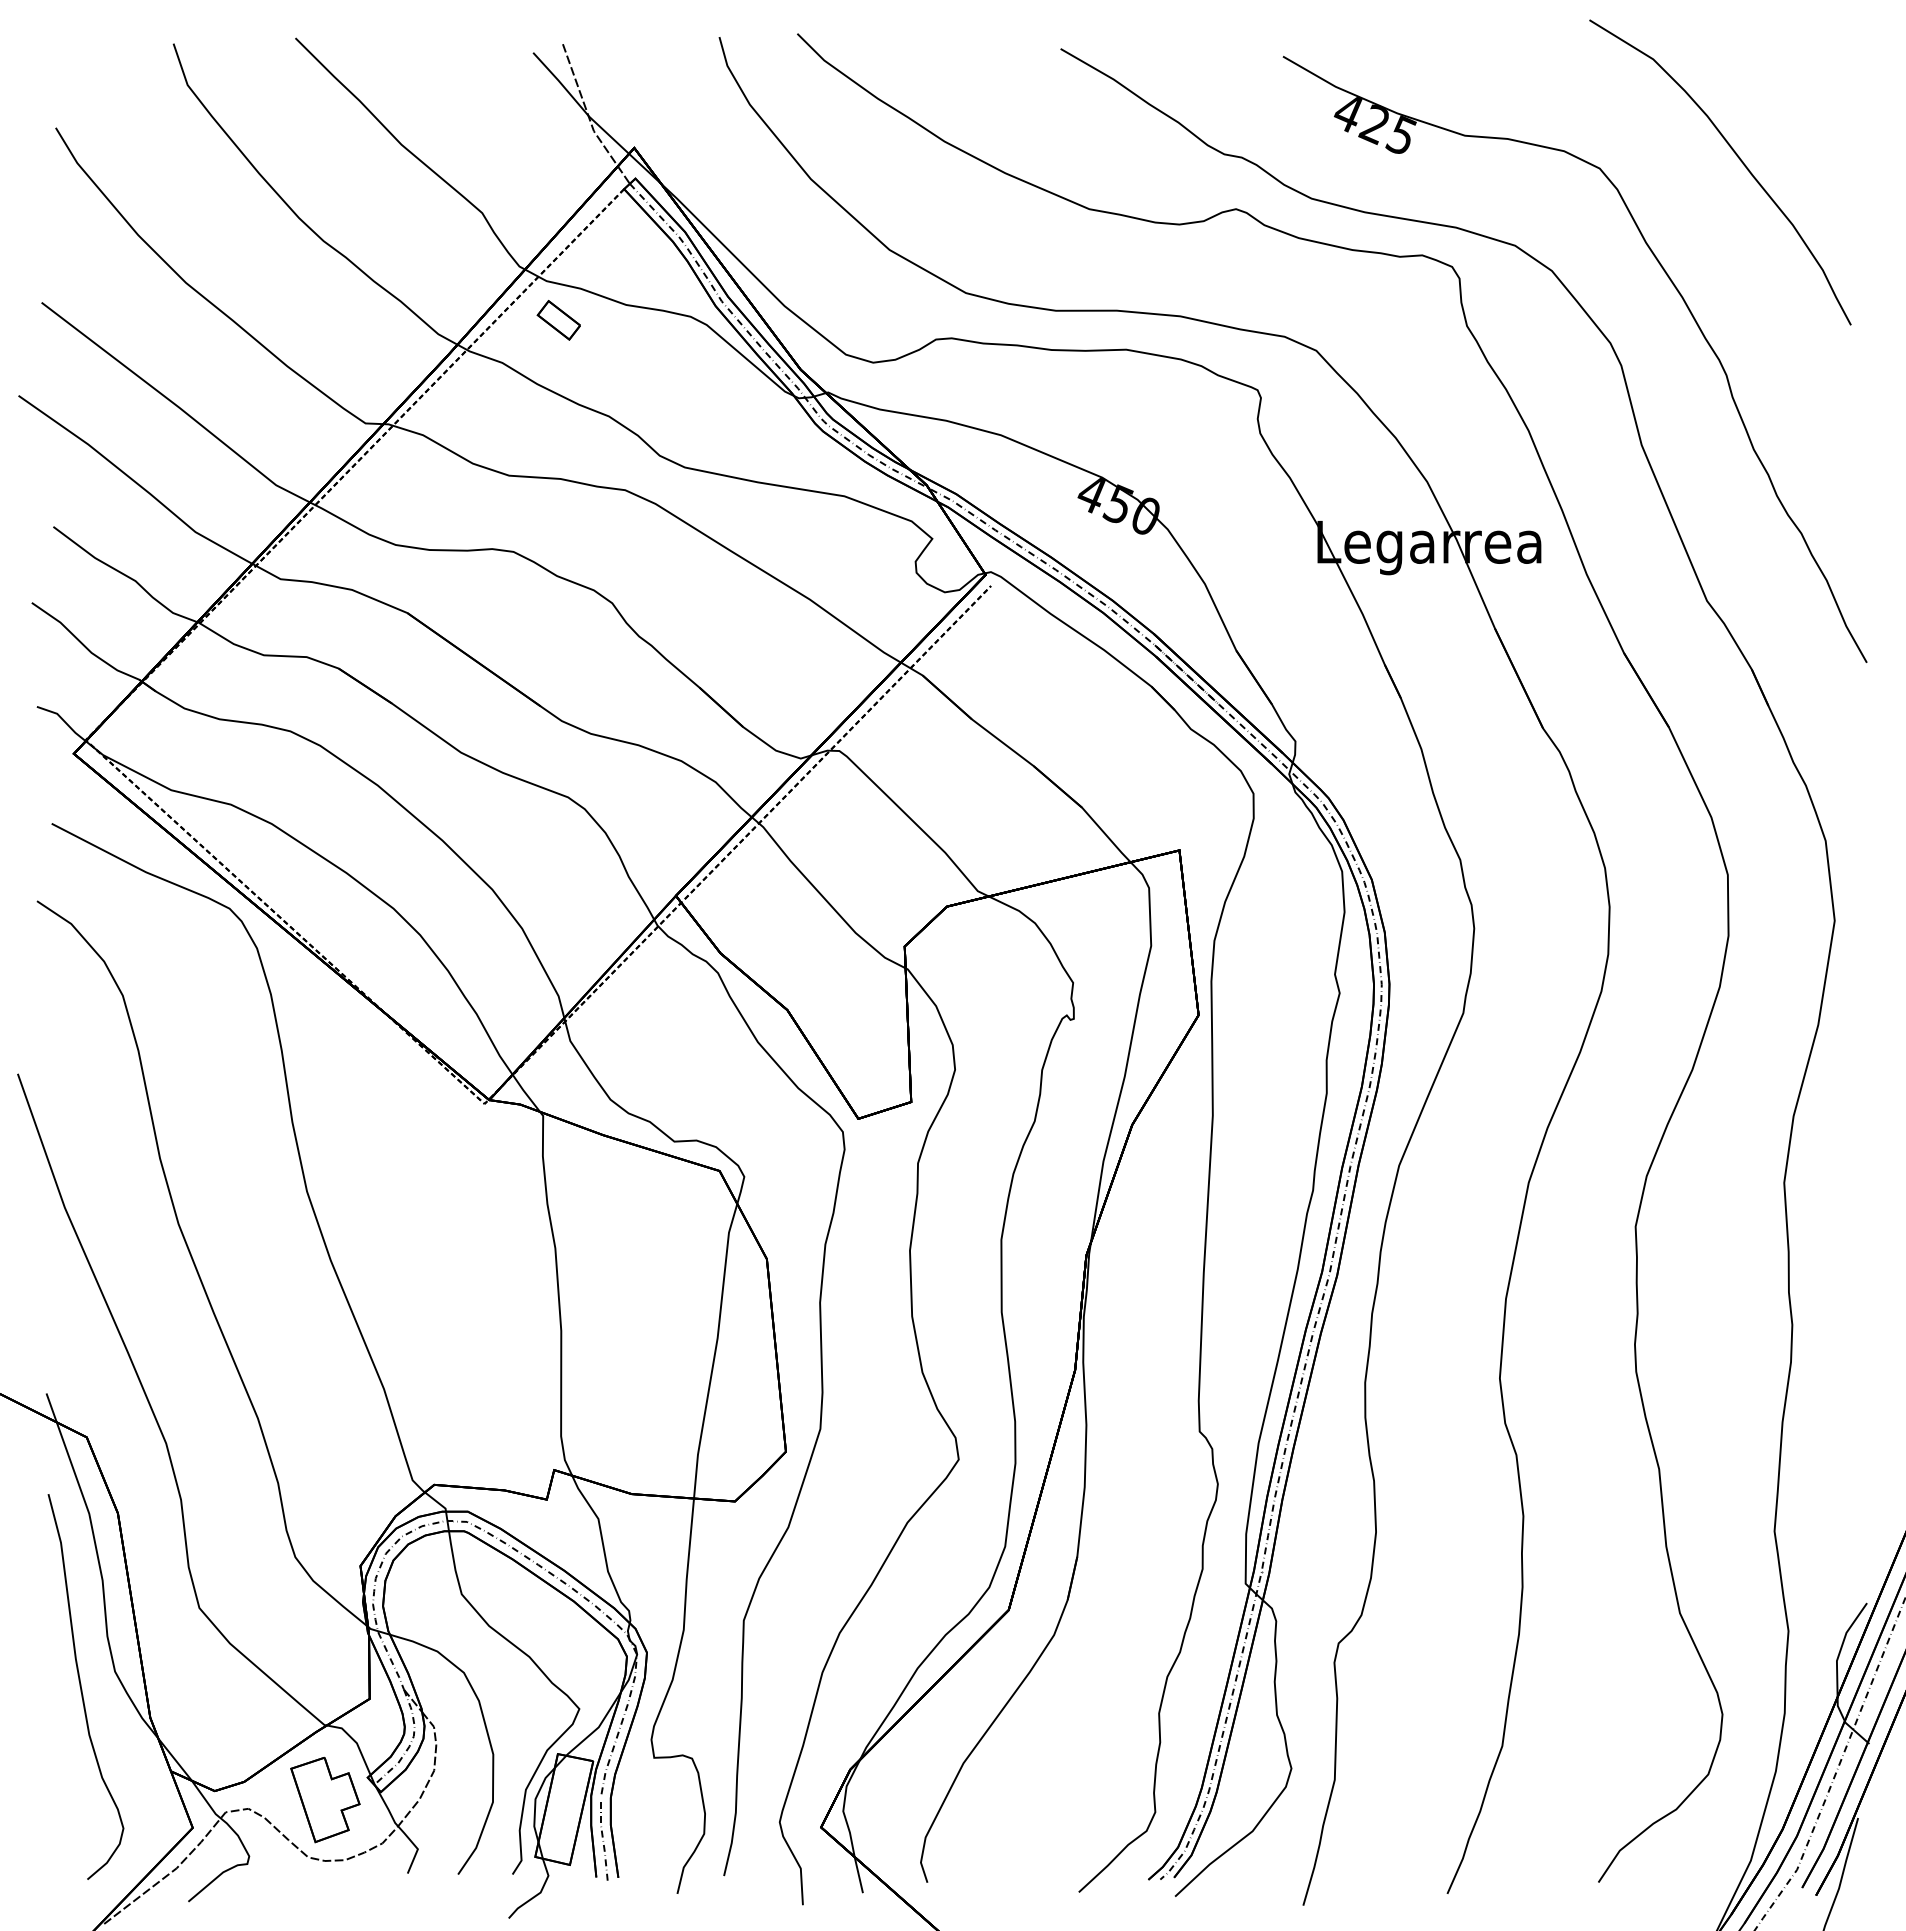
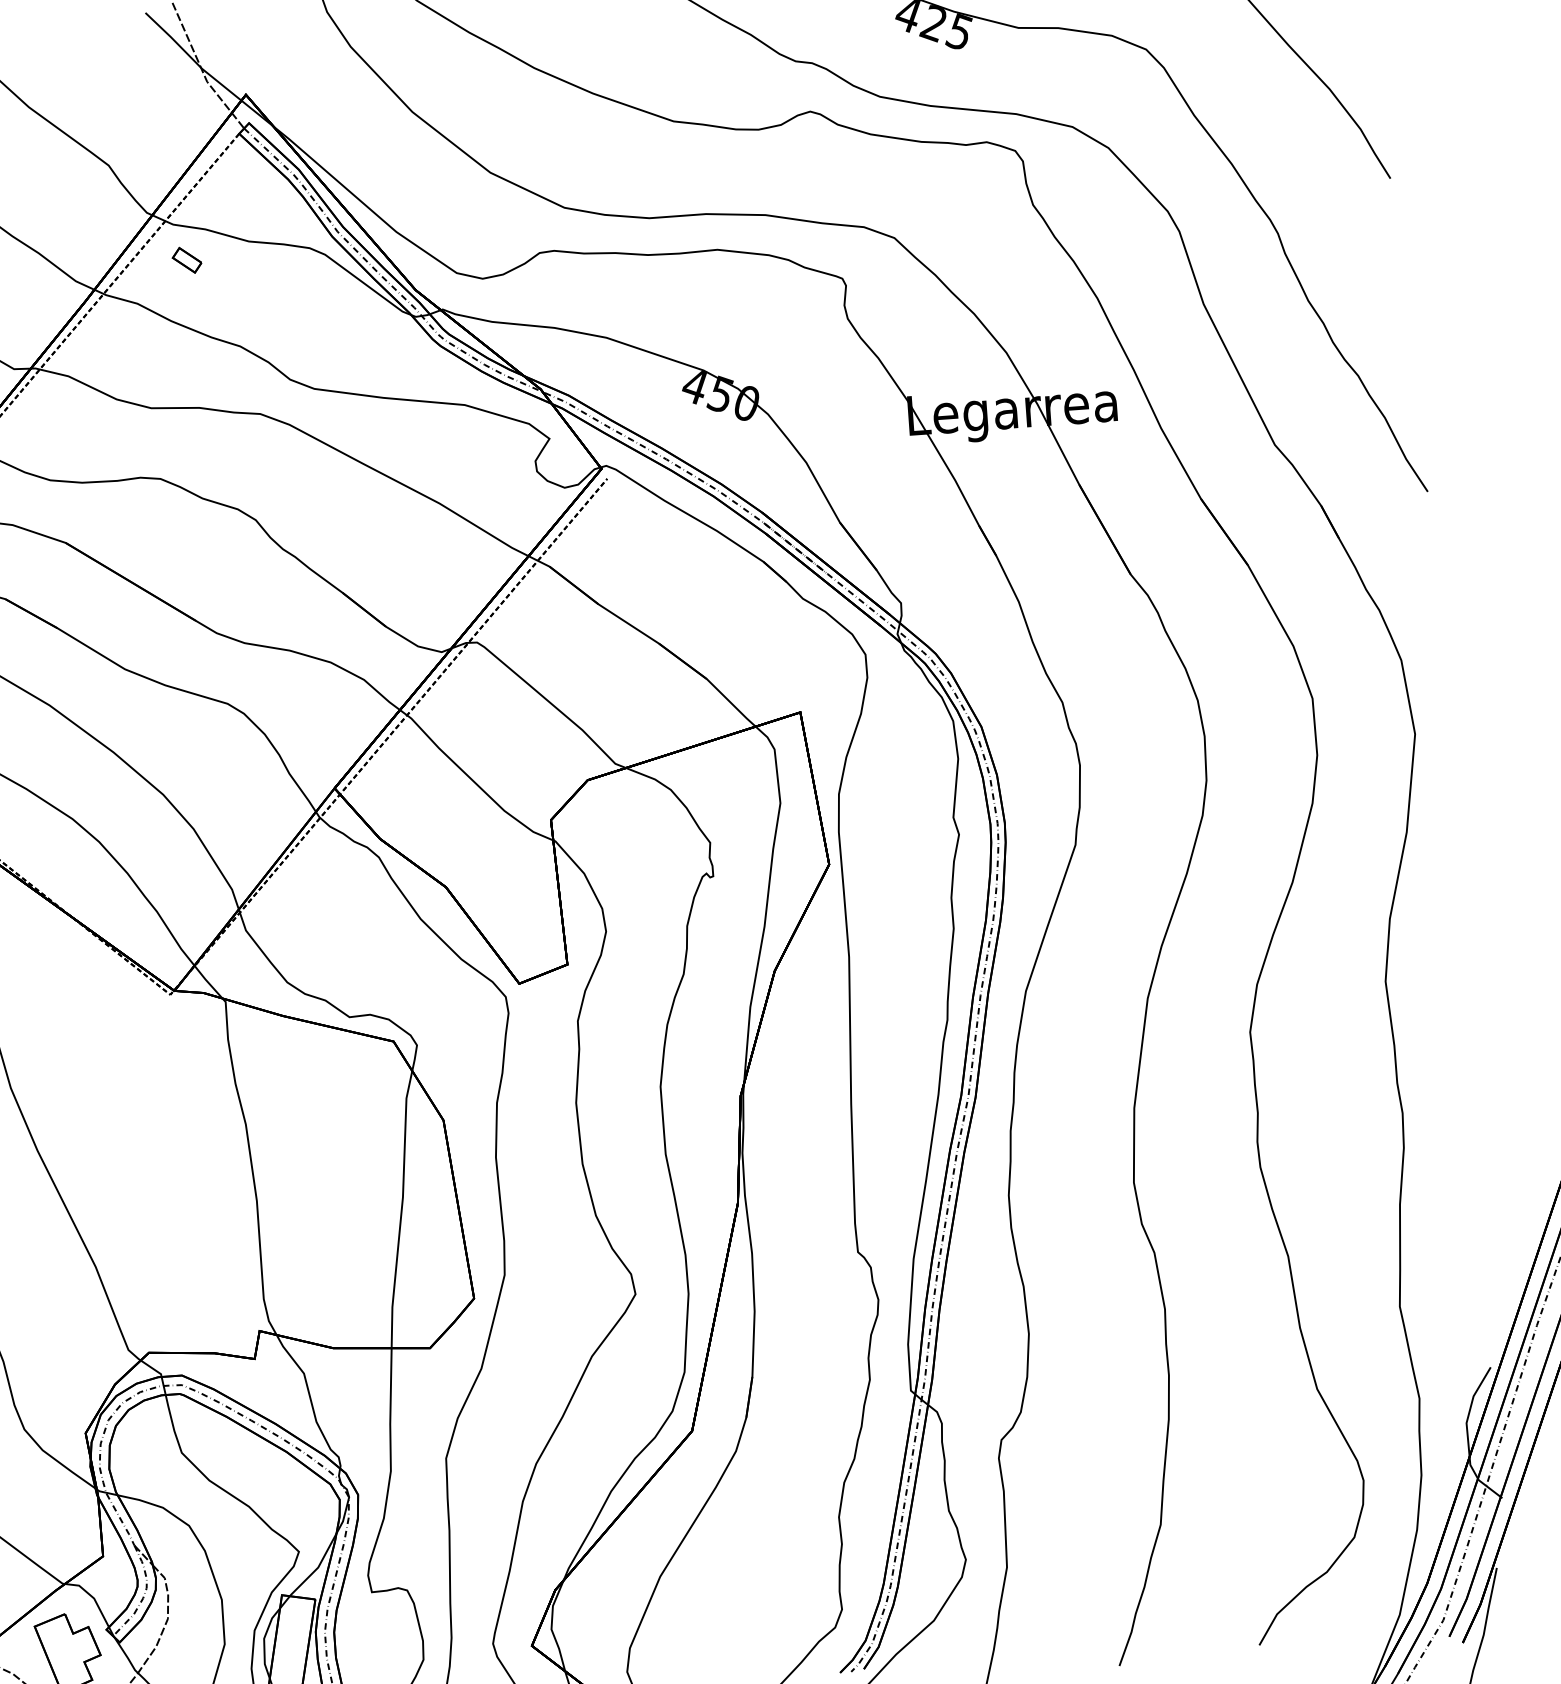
part: (558, 320) -> (186, 260), size x0.71

